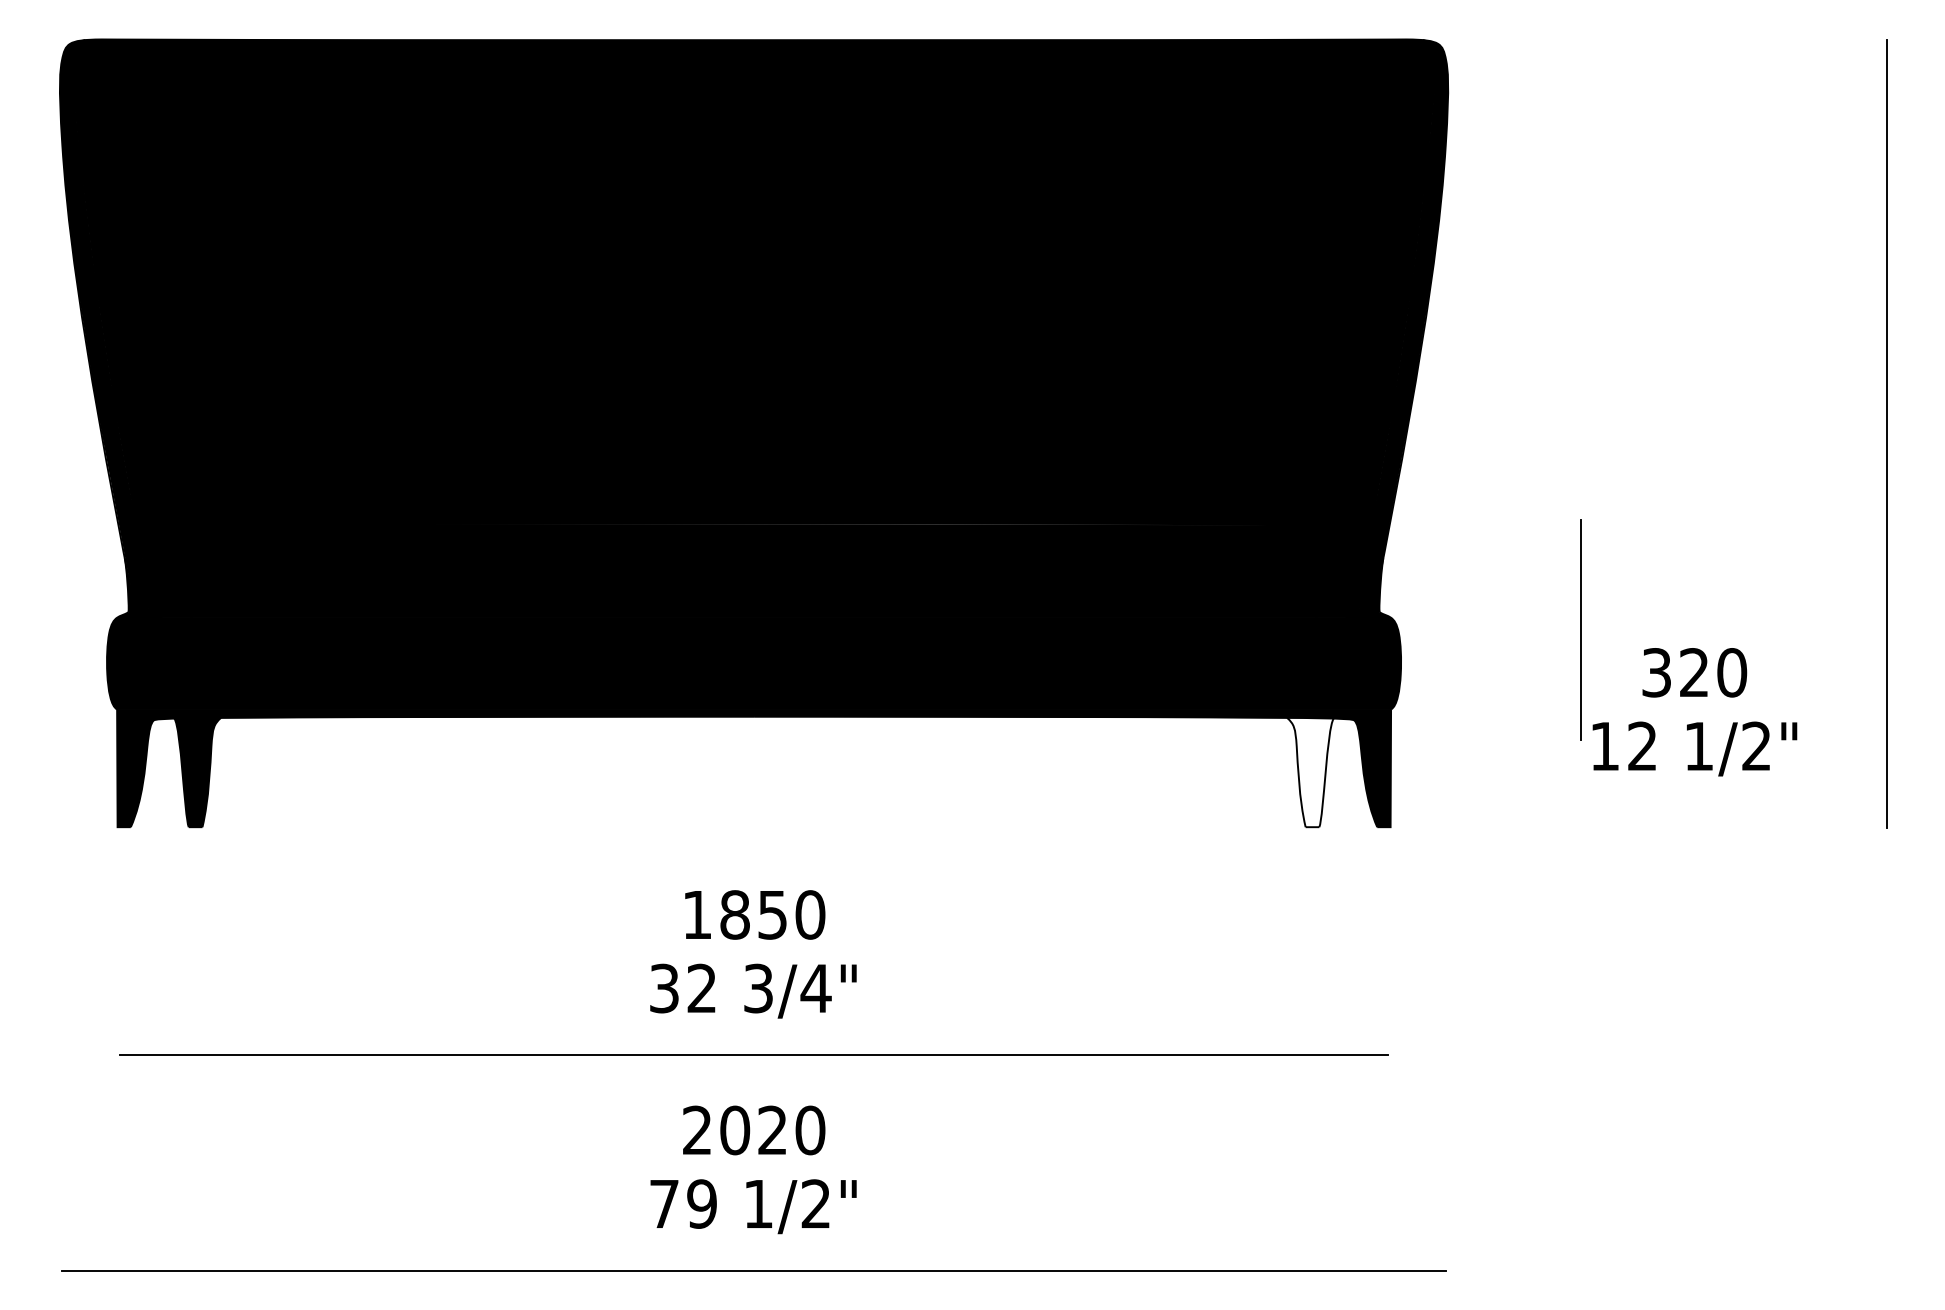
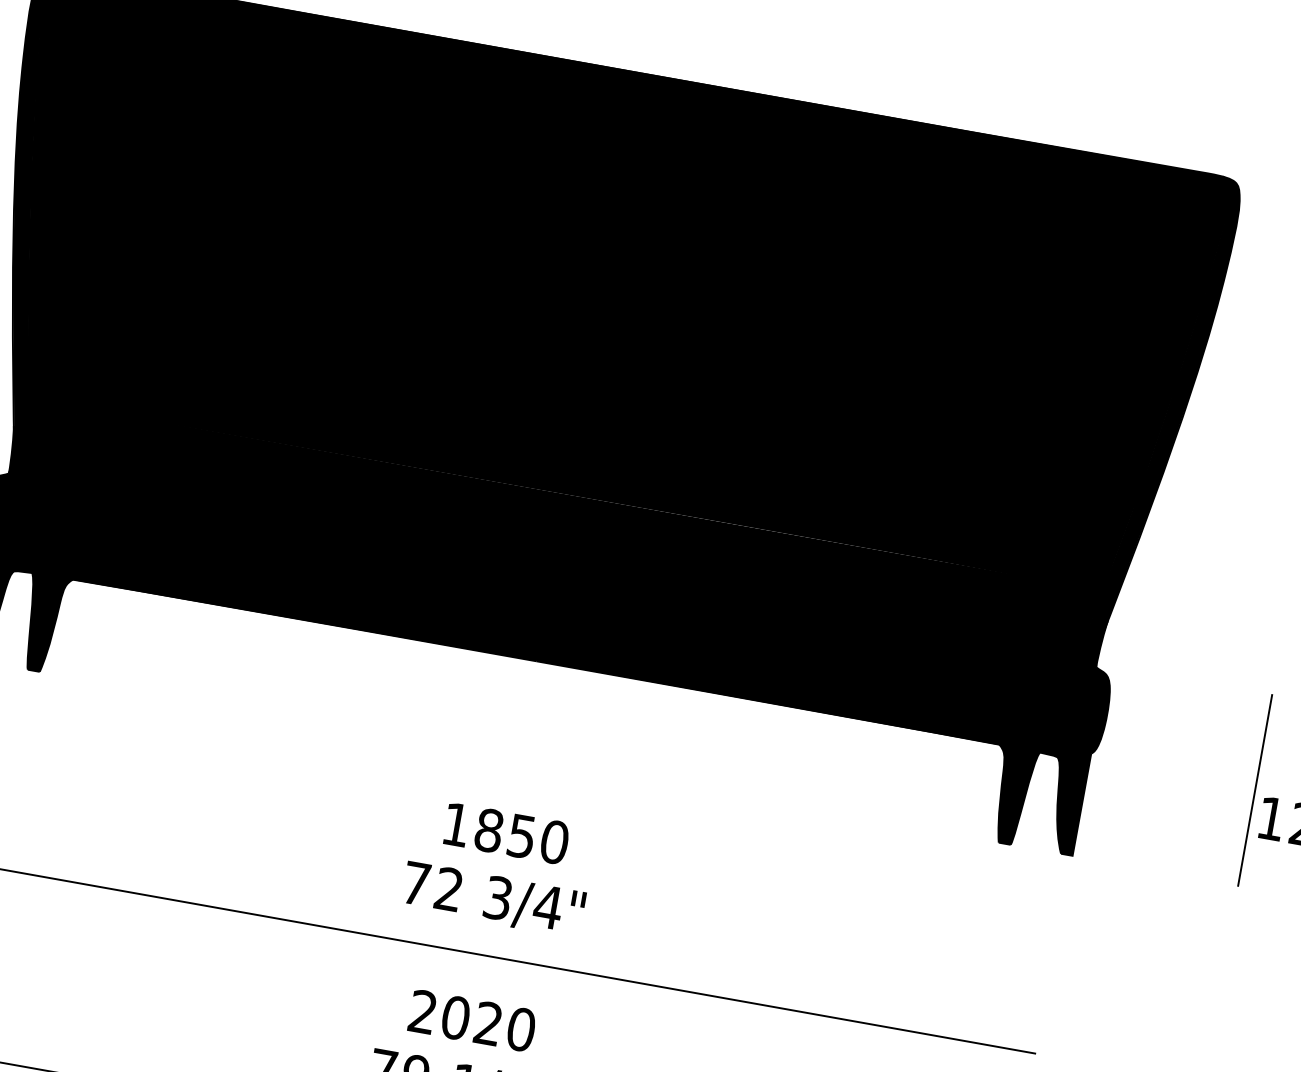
line: (1580, 629) -> (1254, 789), moved
fill: (1310, 772) -> (1011, 795), added
text: (664, 988) -> (416, 883), 32 -> 72

